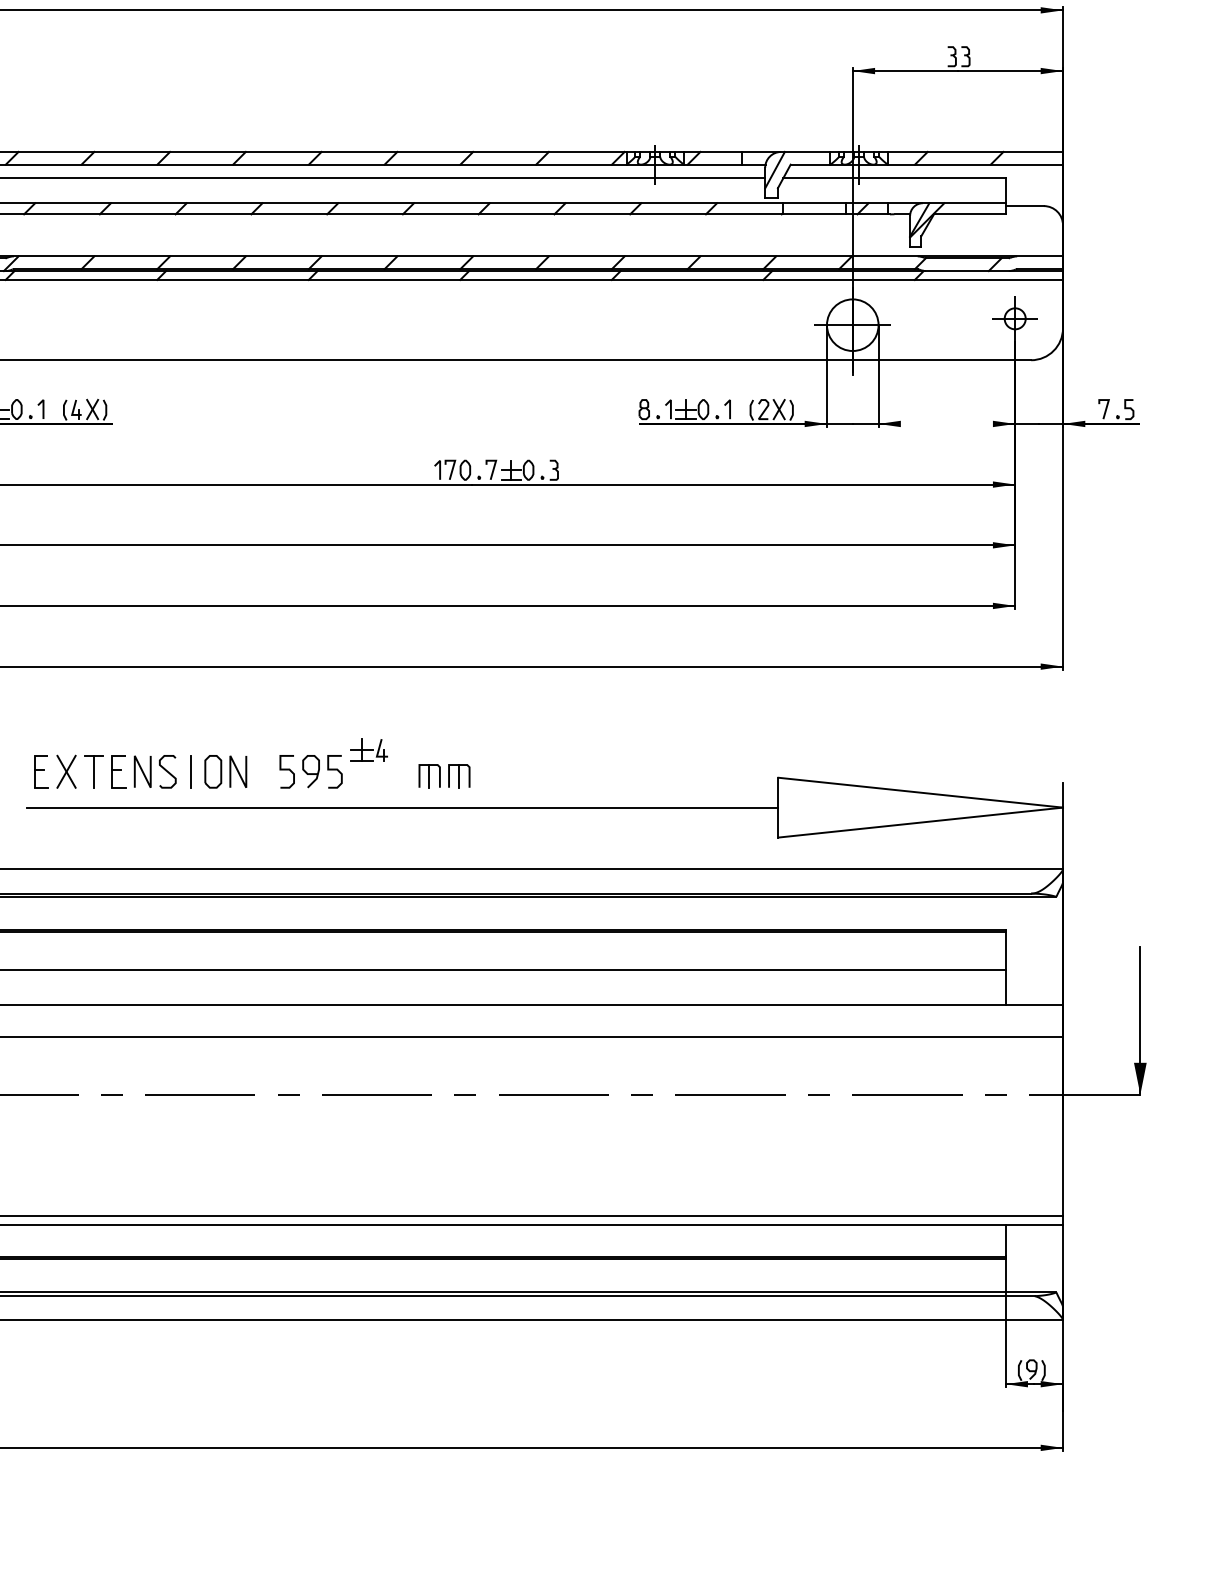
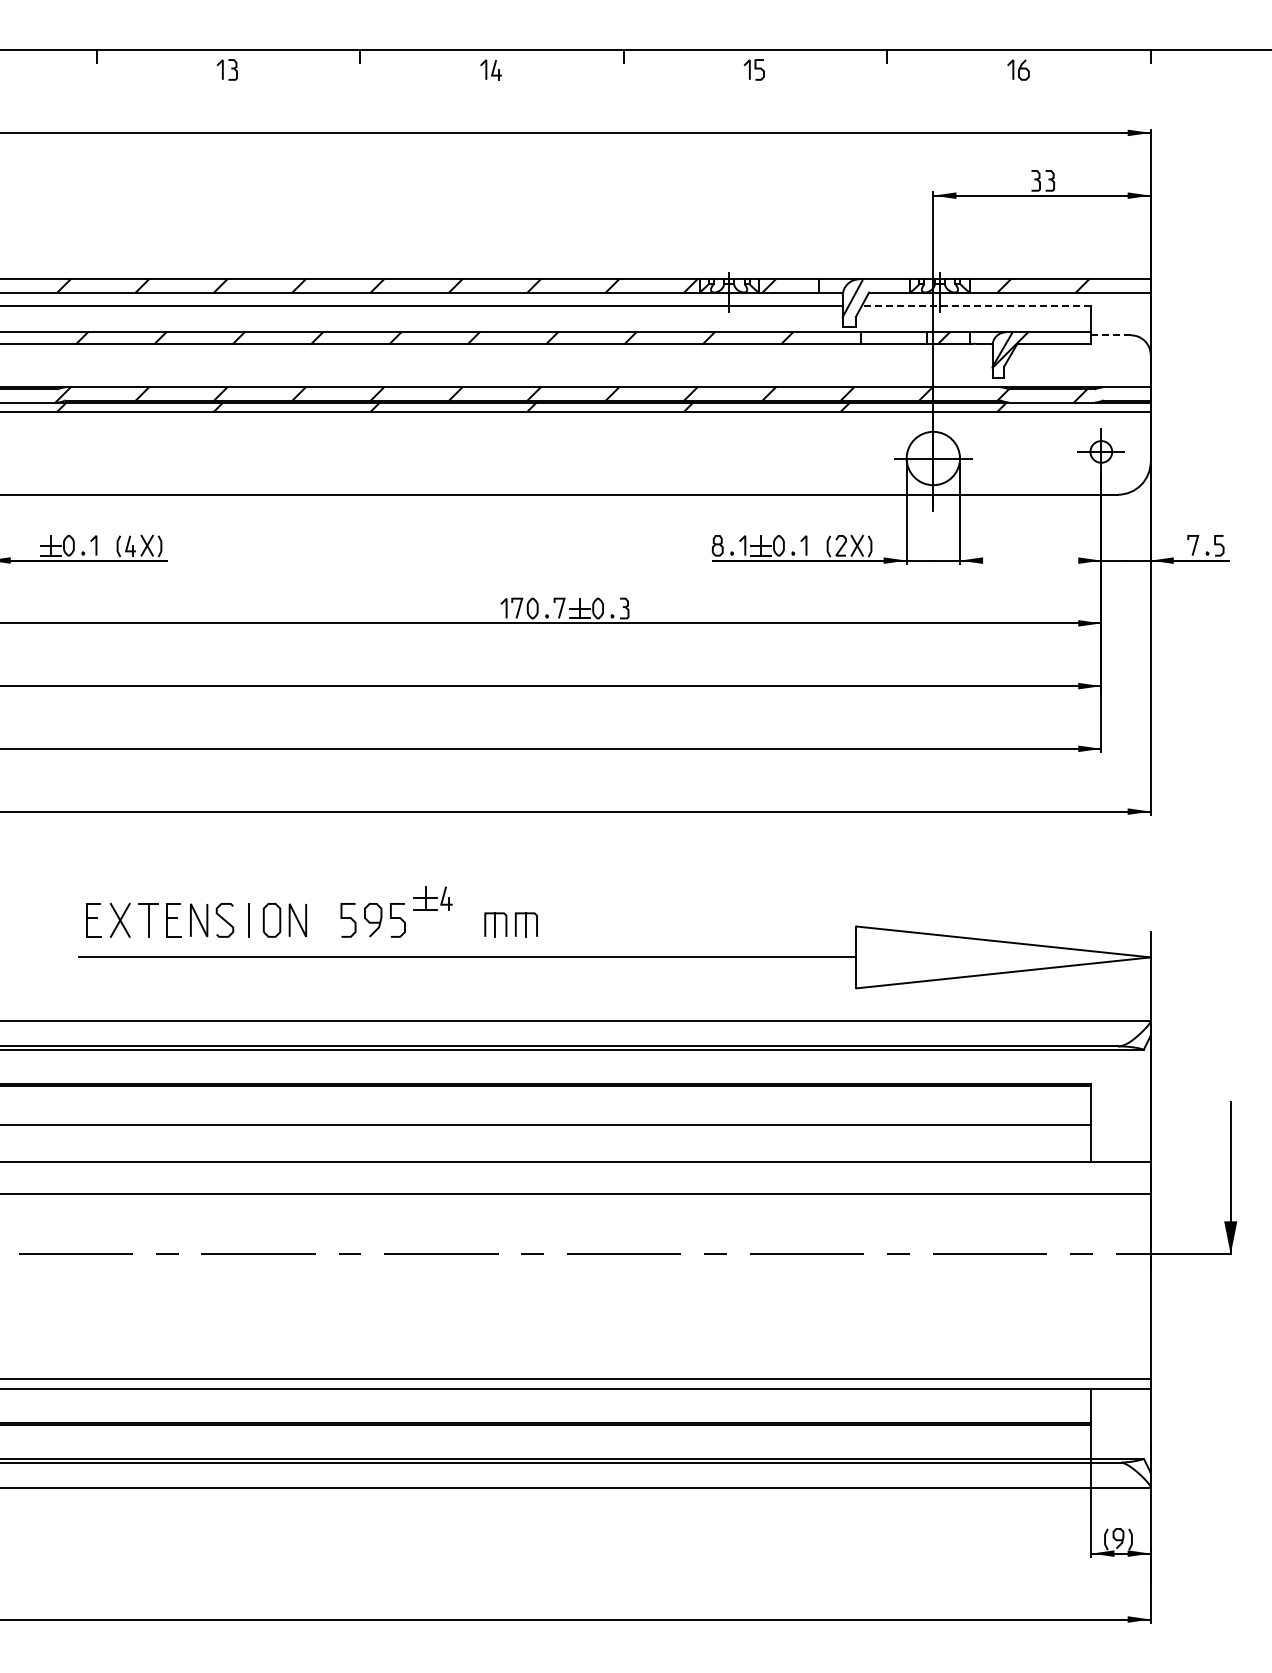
line: (894, 178) -> (976, 306), solid -> dashed
line: (1025, 206) -> (1111, 335), solid -> dashed

